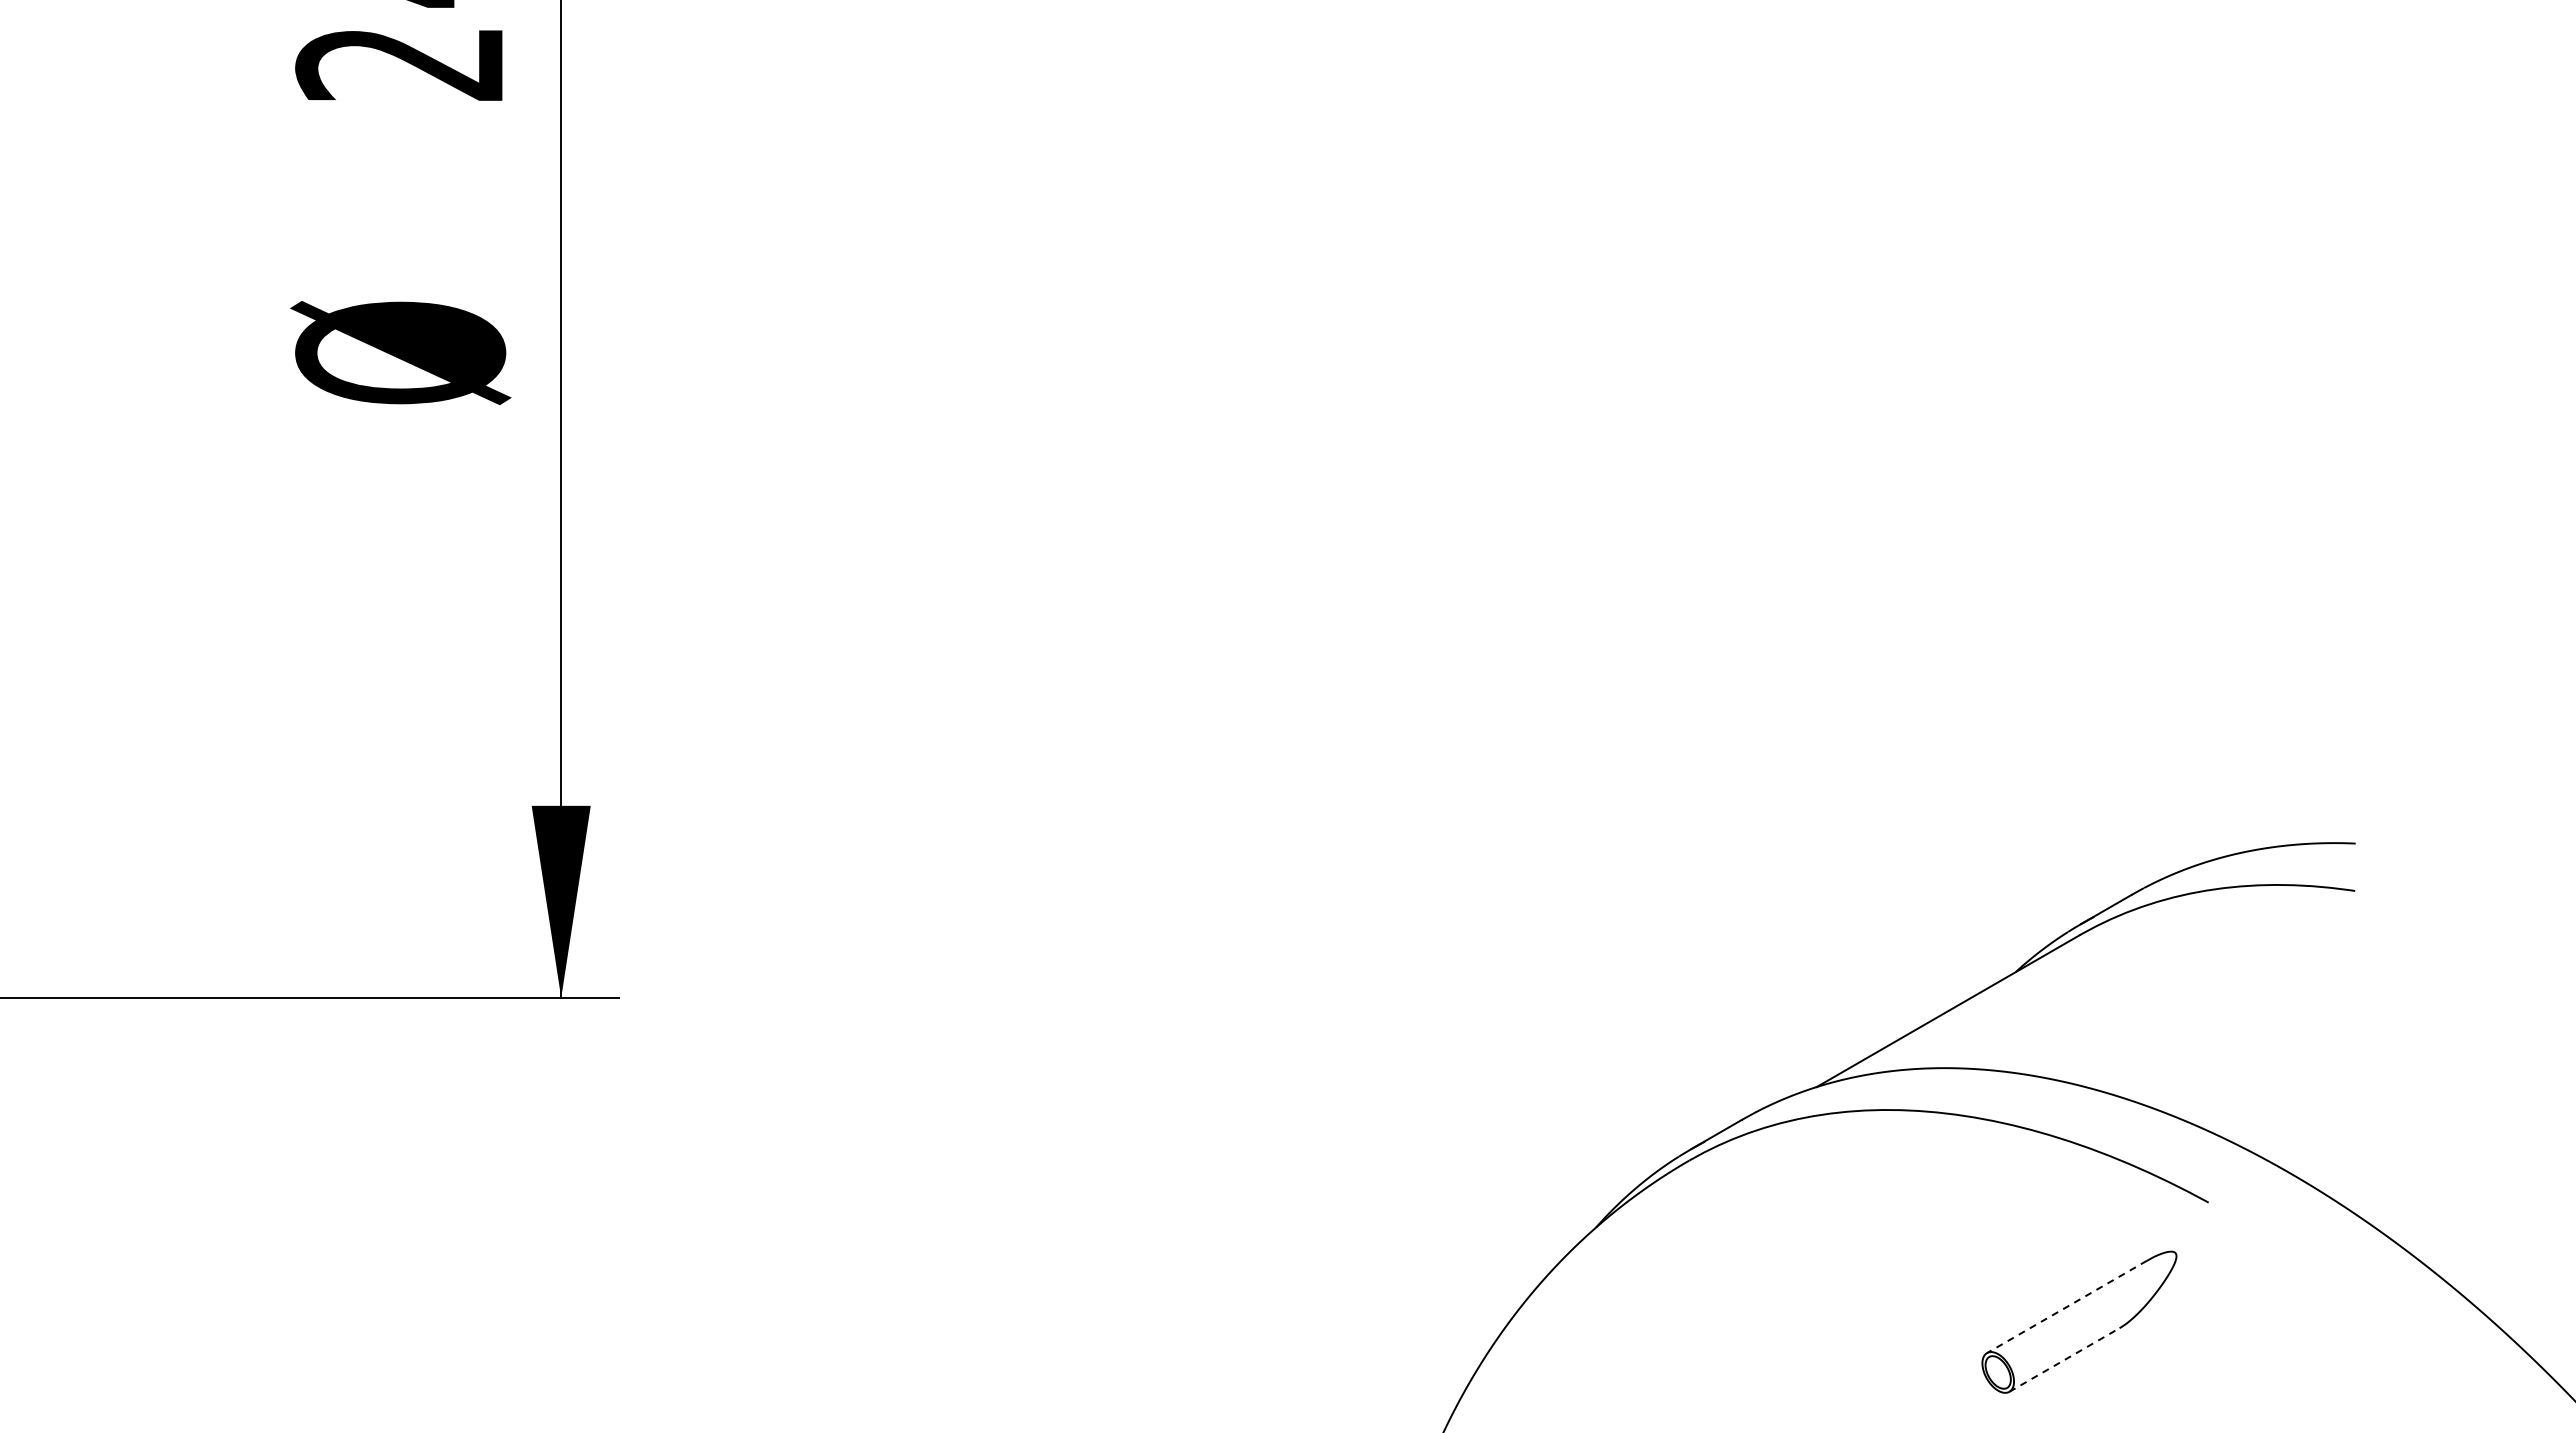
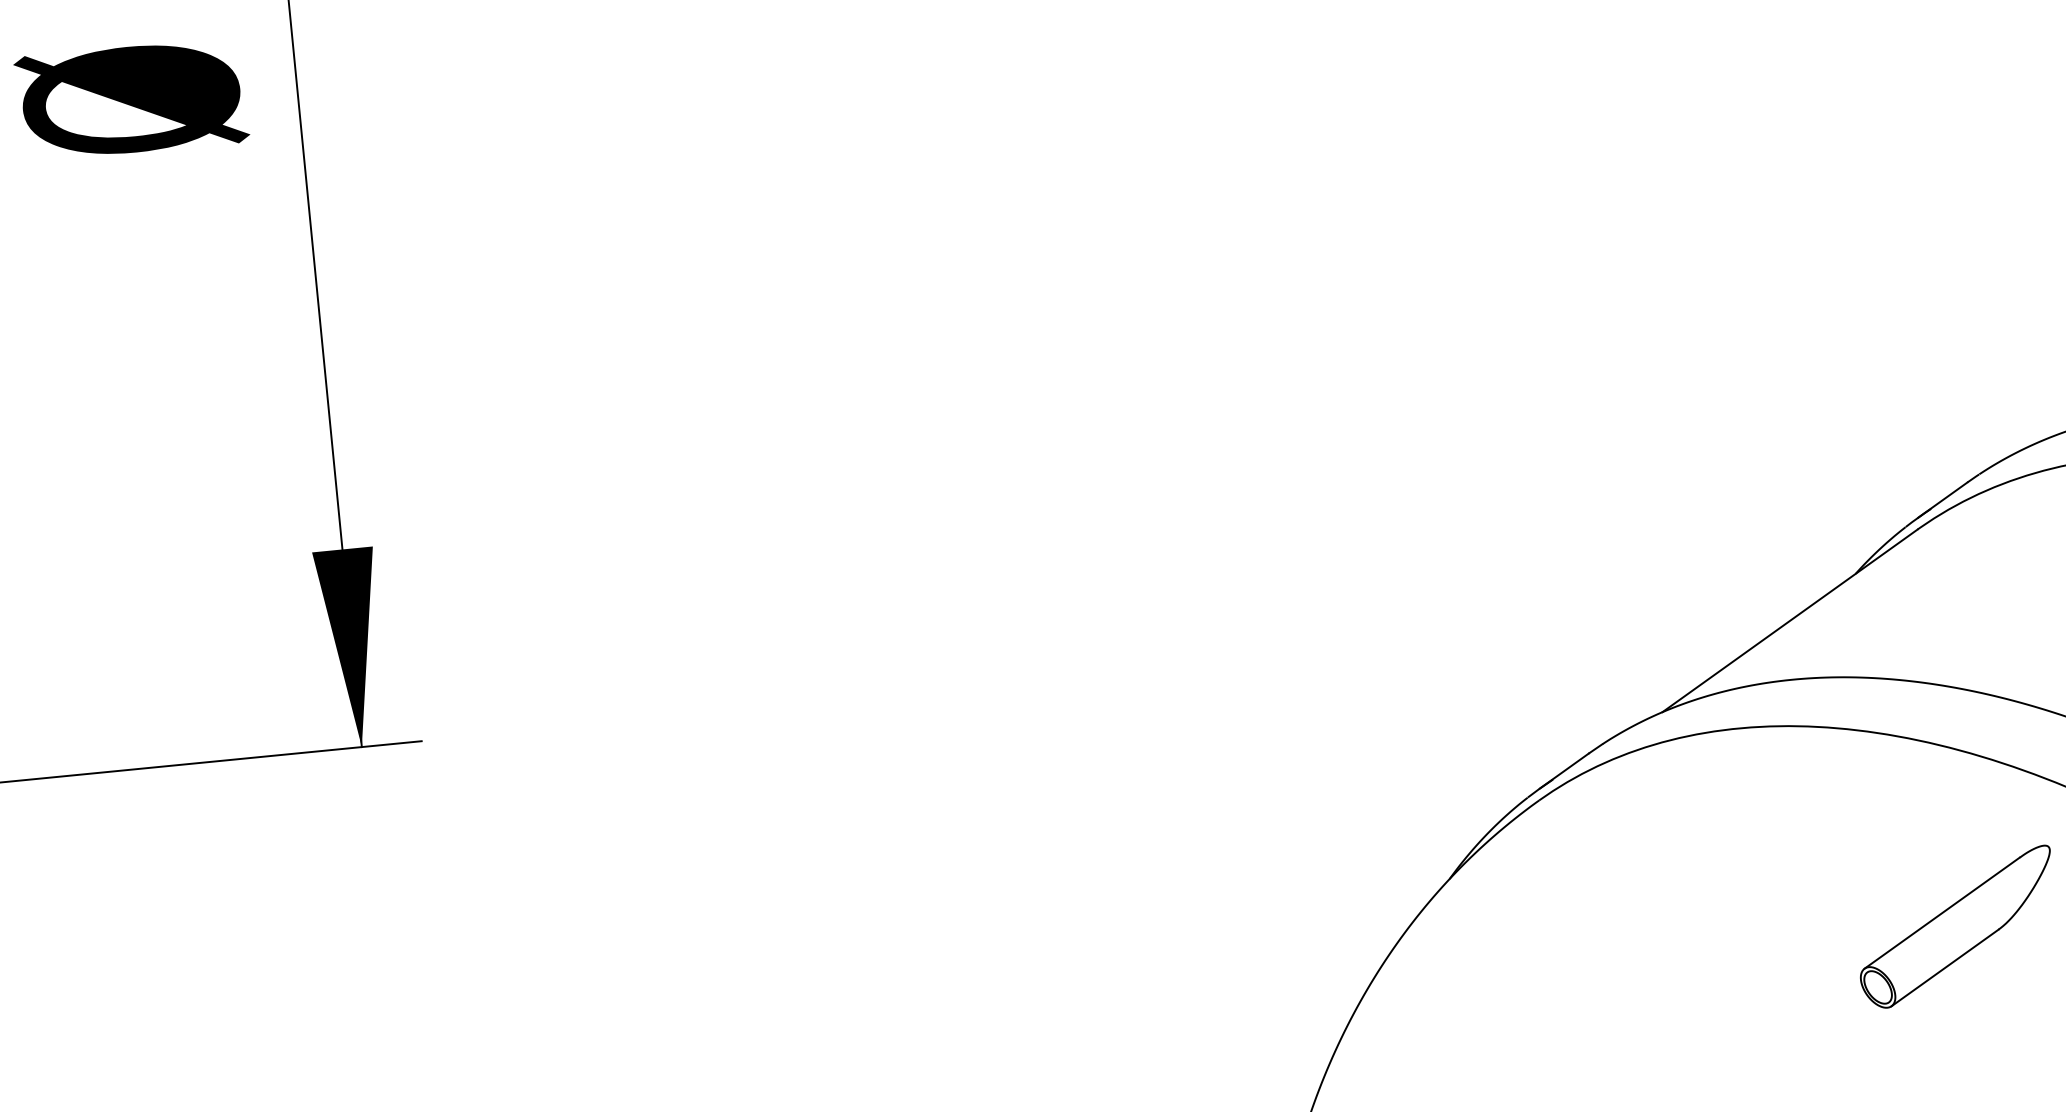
line: (2066, 1307) -> (1941, 913), dashed -> solid
line: (2064, 1360) -> (1945, 968), dashed -> solid

